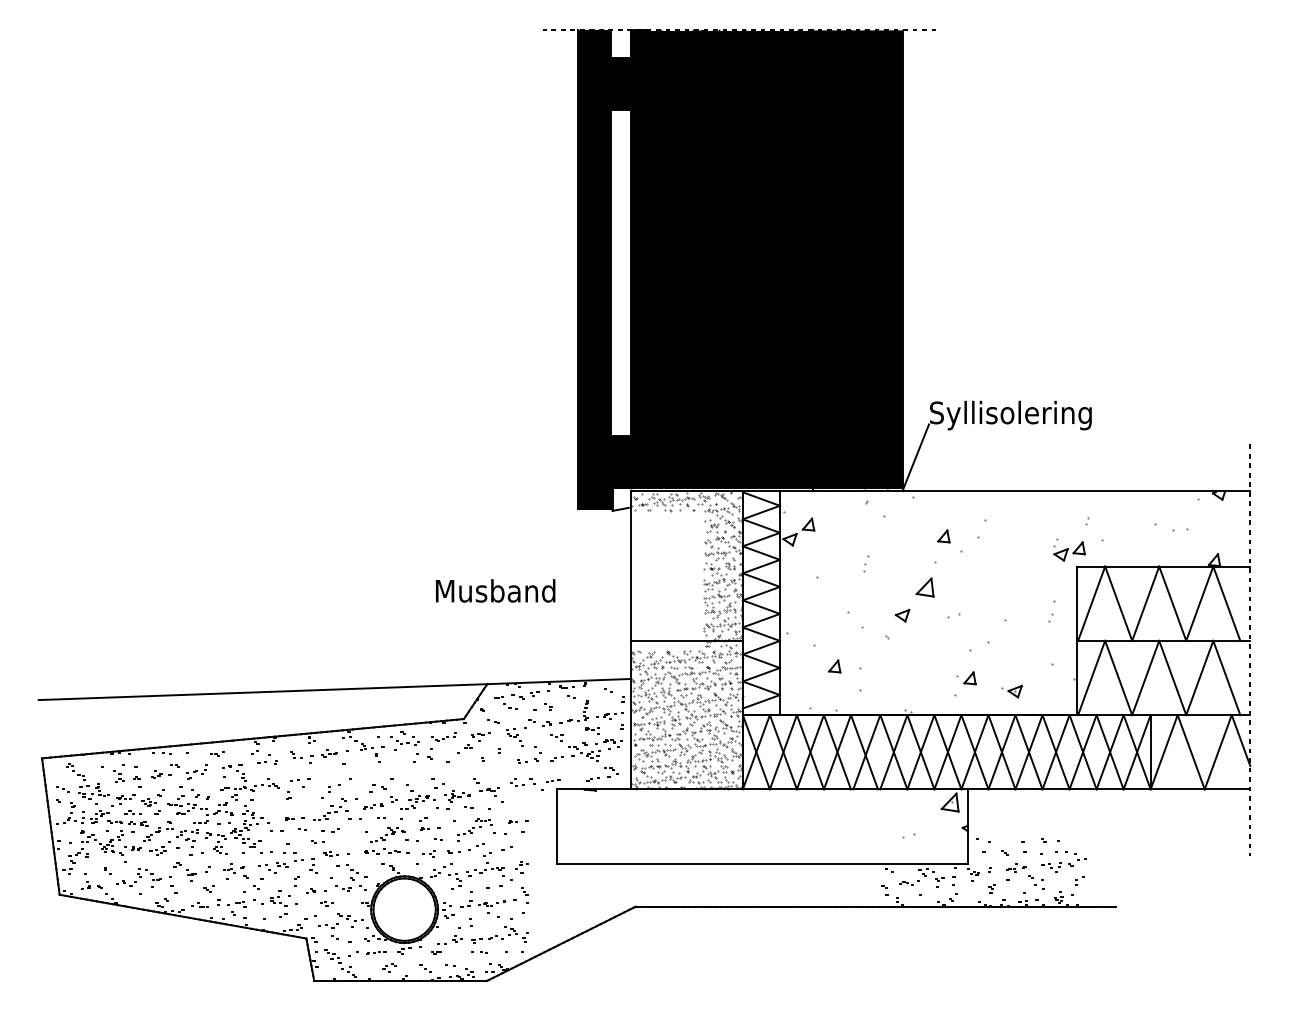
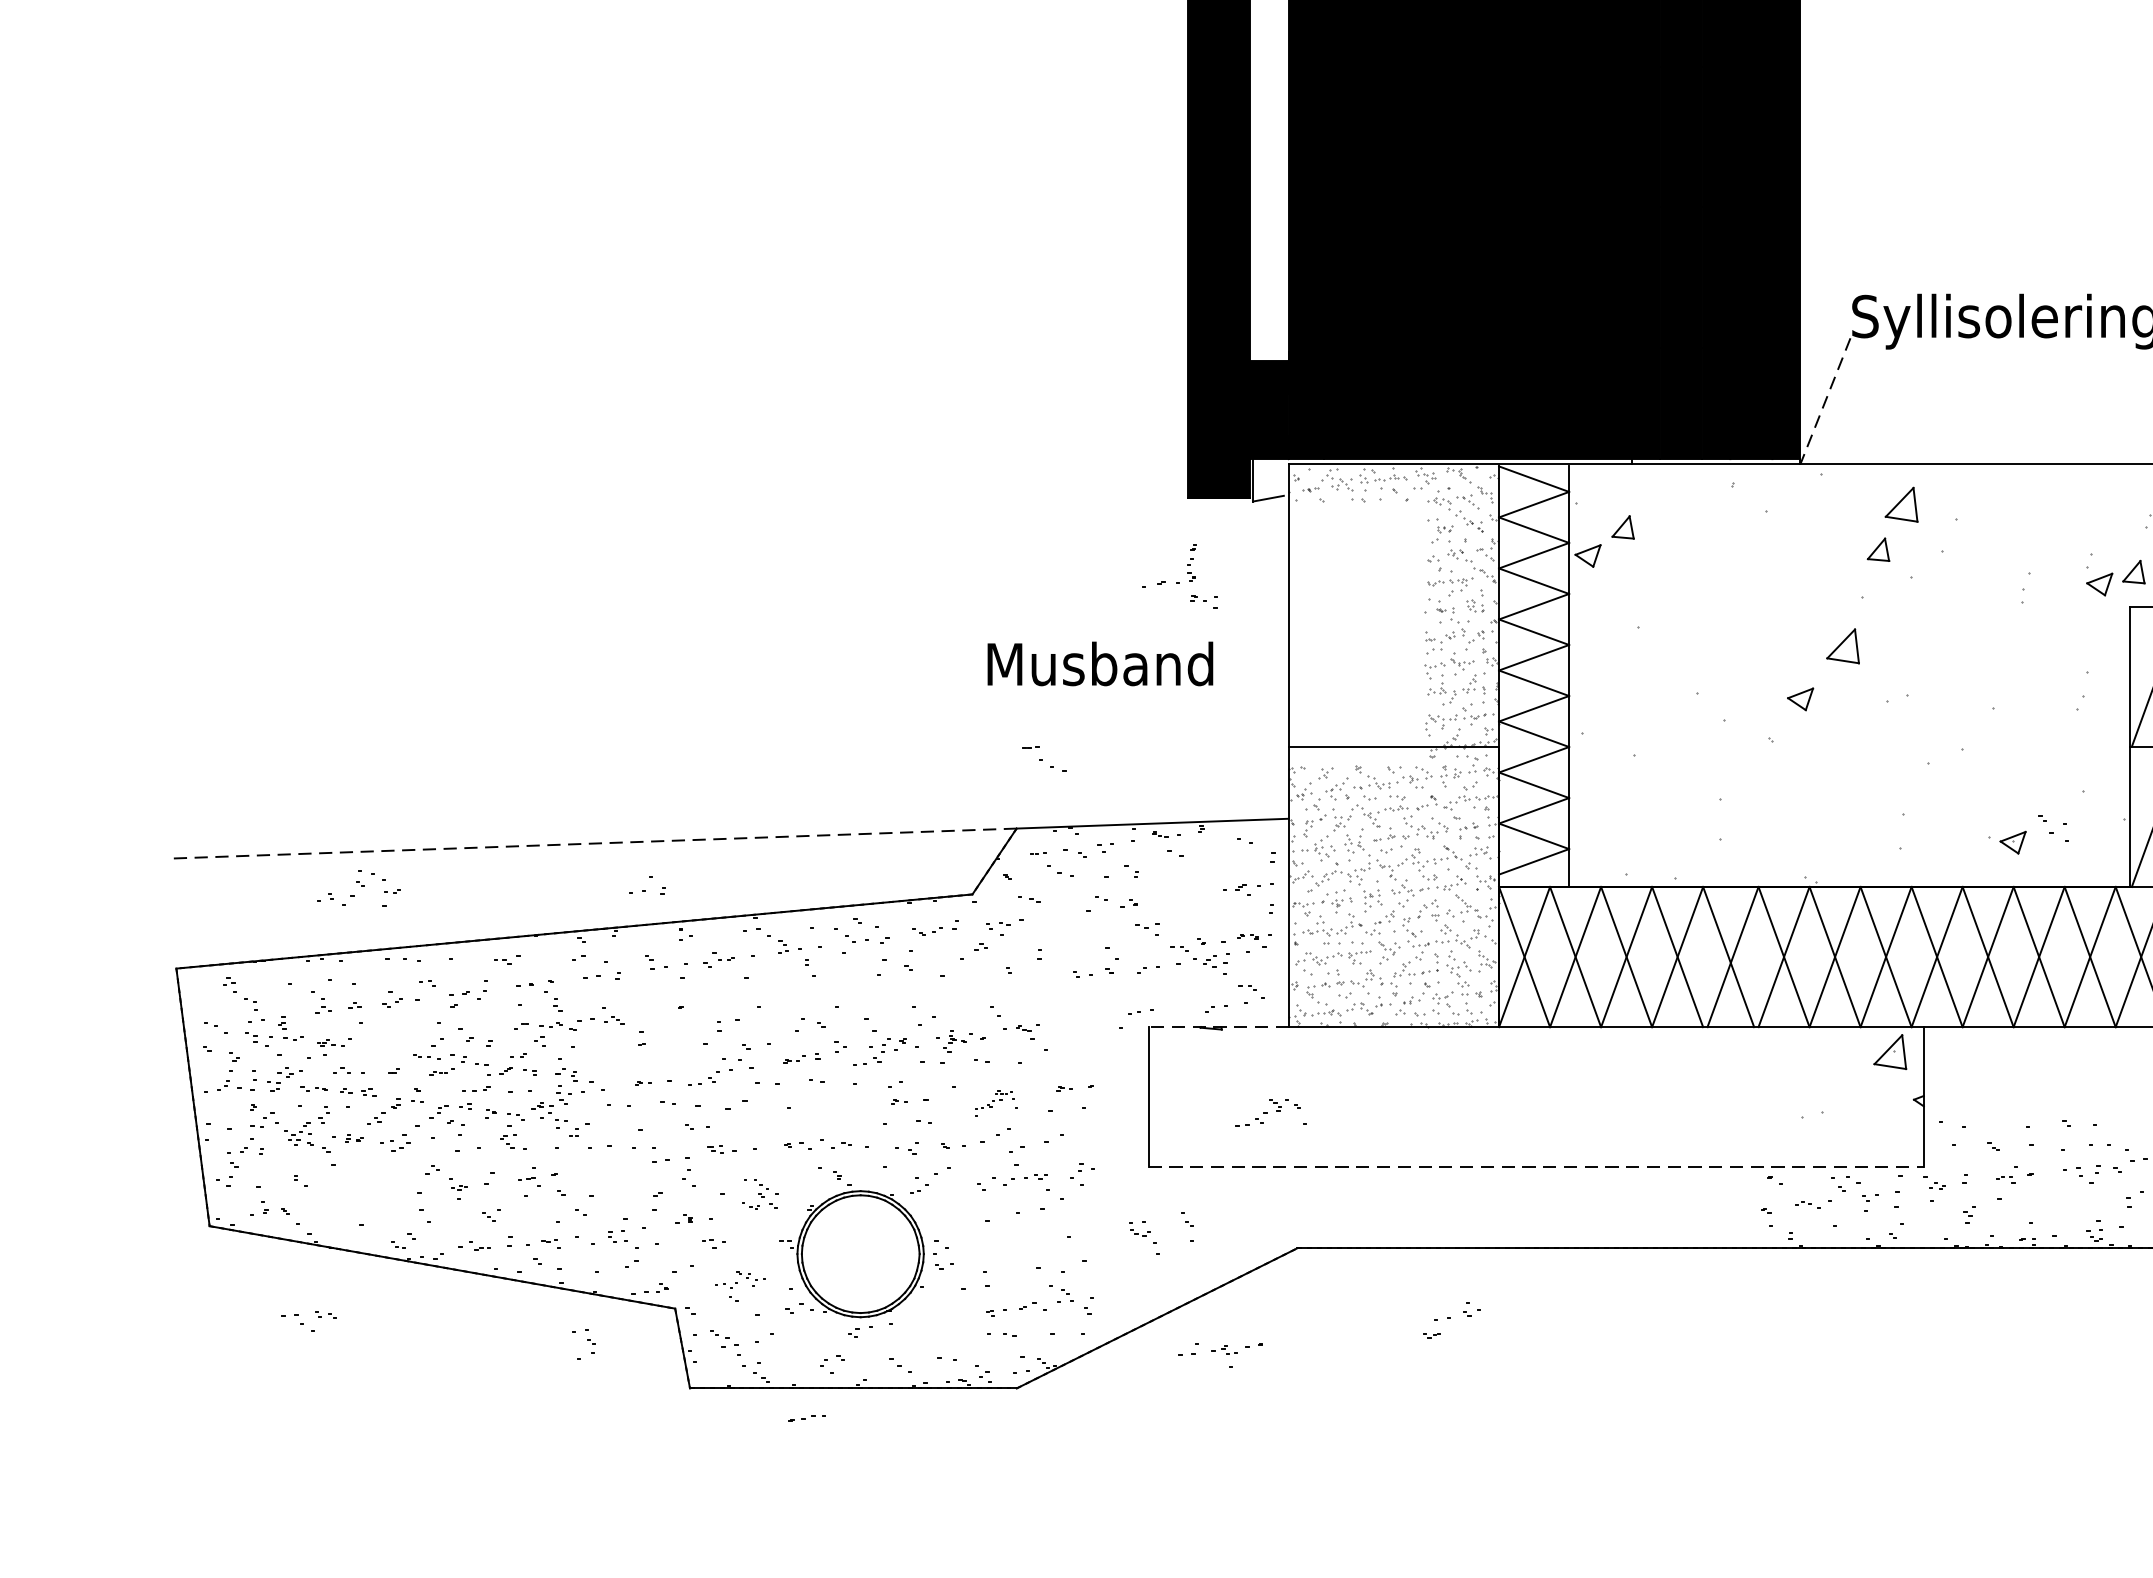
line: (915, 457) -> (1824, 400), solid -> dashed
part: (955, 512) -> (1900, 504), added
part: (866, 563) -> (2026, 587), moved
text: (495, 590) -> (1100, 663), moved
part: (501, 646) -> (1043, 757), added
part: (834, 666) -> (1672, 795), removed
part: (969, 678) -> (1926, 817), removed
line: (263, 692) -> (594, 844), solid -> dashed
part: (291, 714) -> (647, 885), added
part: (579, 717) -> (1179, 576), moved
part: (514, 737) -> (1143, 1236), moved
part: (522, 782) -> (1083, 1014), removed
part: (297, 783) -> (658, 1016), removed
line: (593, 789) -> (1217, 1027), solid -> dashed
part: (152, 797) -> (384, 1042), removed
part: (476, 829) -> (996, 1102), size x0.6
part: (330, 830) -> (720, 1104), size x1.6
part: (389, 834) -> (1271, 1112), moved
line: (763, 863) -> (1538, 1167), solid -> dashed
part: (273, 867) -> (309, 1319), moved
part: (138, 877) -> (358, 887), moved
part: (351, 877) -> (760, 1193), size x0.6
part: (454, 881) -> (582, 1344), moved
part: (1036, 882) -> (2053, 829), moved
part: (524, 895) -> (1186, 1227), moved
part: (482, 906) -> (1219, 1353), moved
part: (340, 926) -> (739, 1285), size x0.6
part: (446, 944) -> (1451, 1319), moved
part: (376, 952) -> (807, 1418), moved

